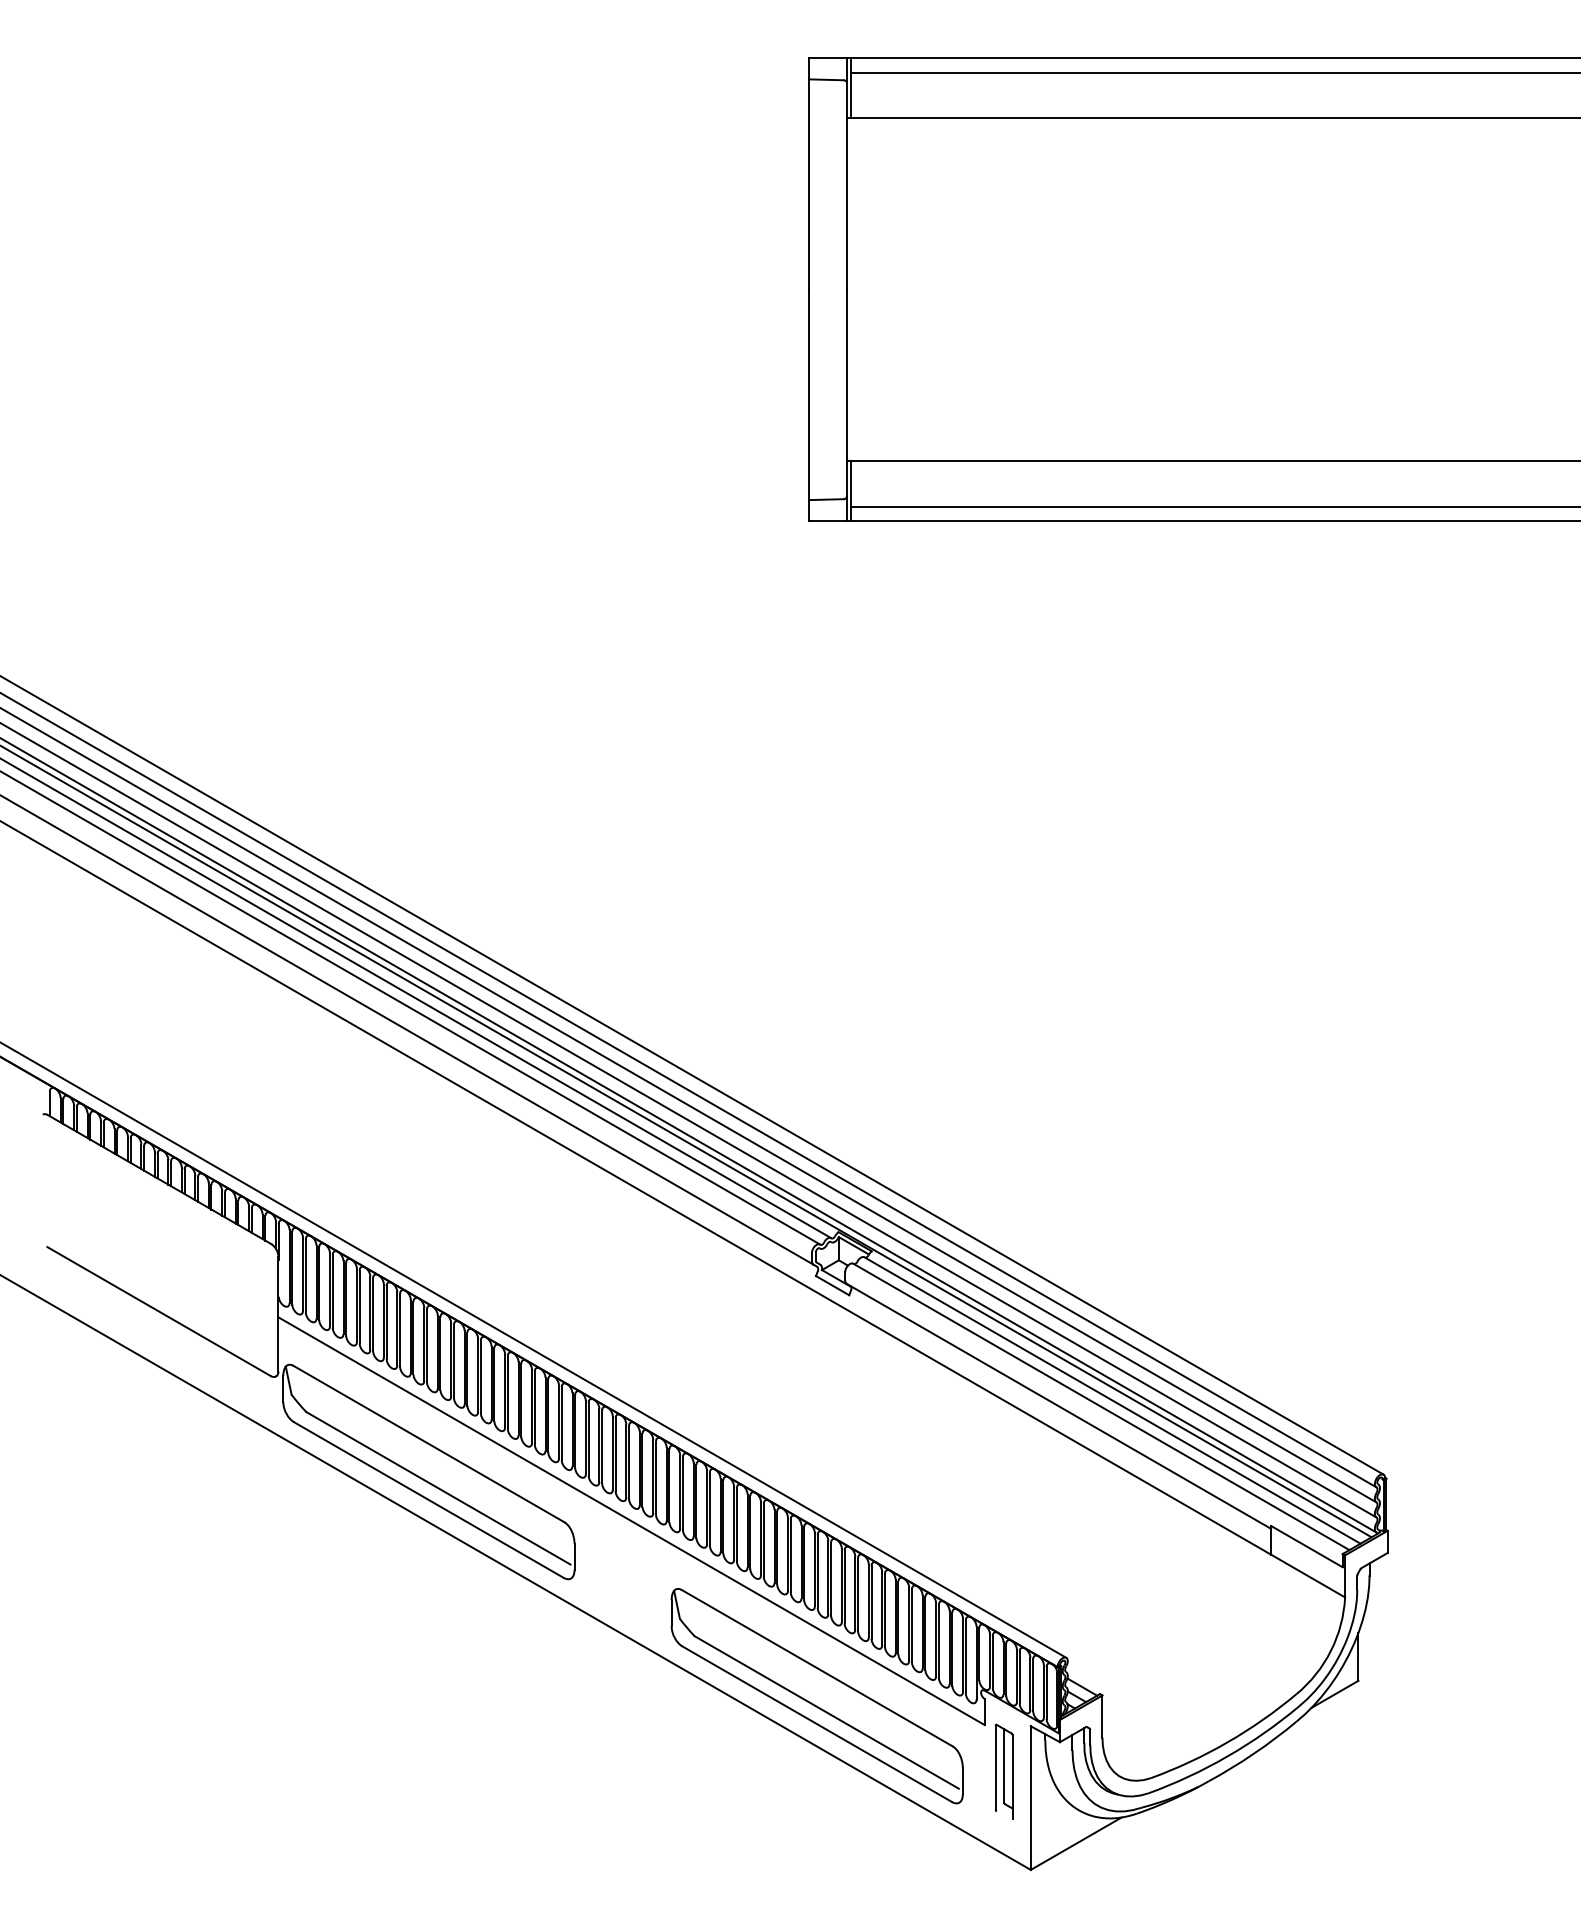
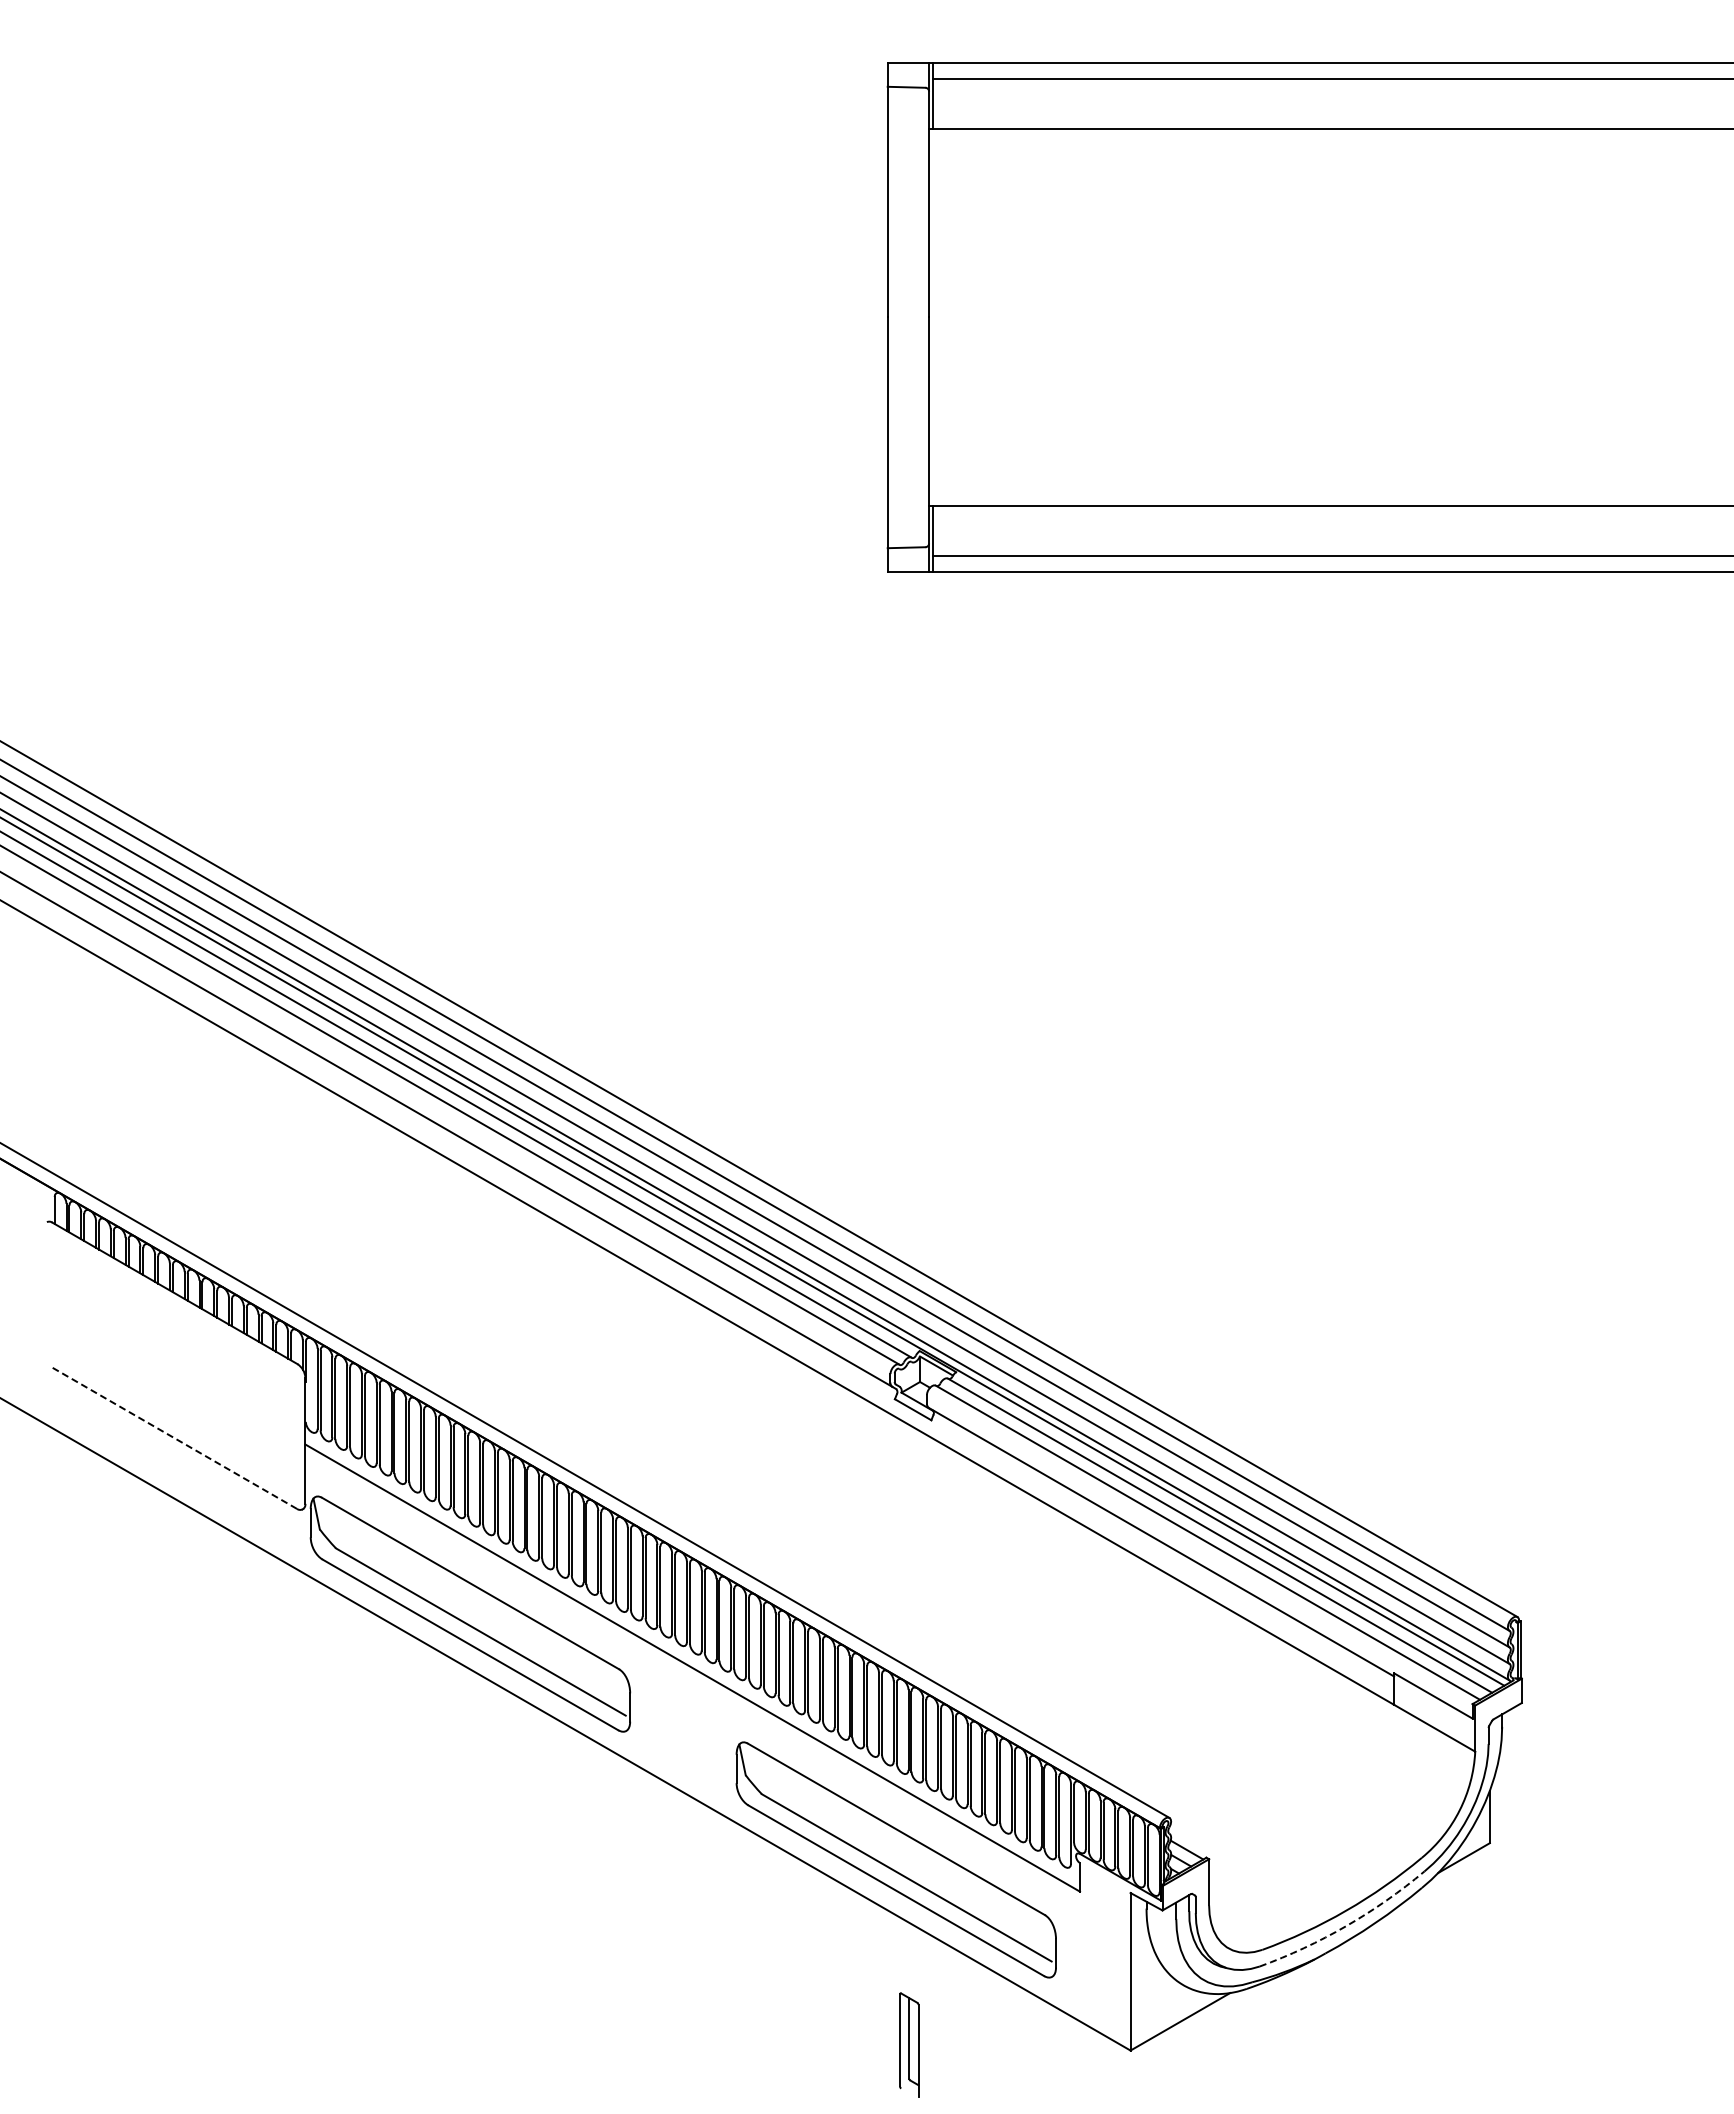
line: (159, 1310) -> (174, 1437), solid -> dashed
arc: (1227, 1756) -> (1346, 1926), solid -> dashed
part: (1004, 1771) -> (909, 2044), moved

